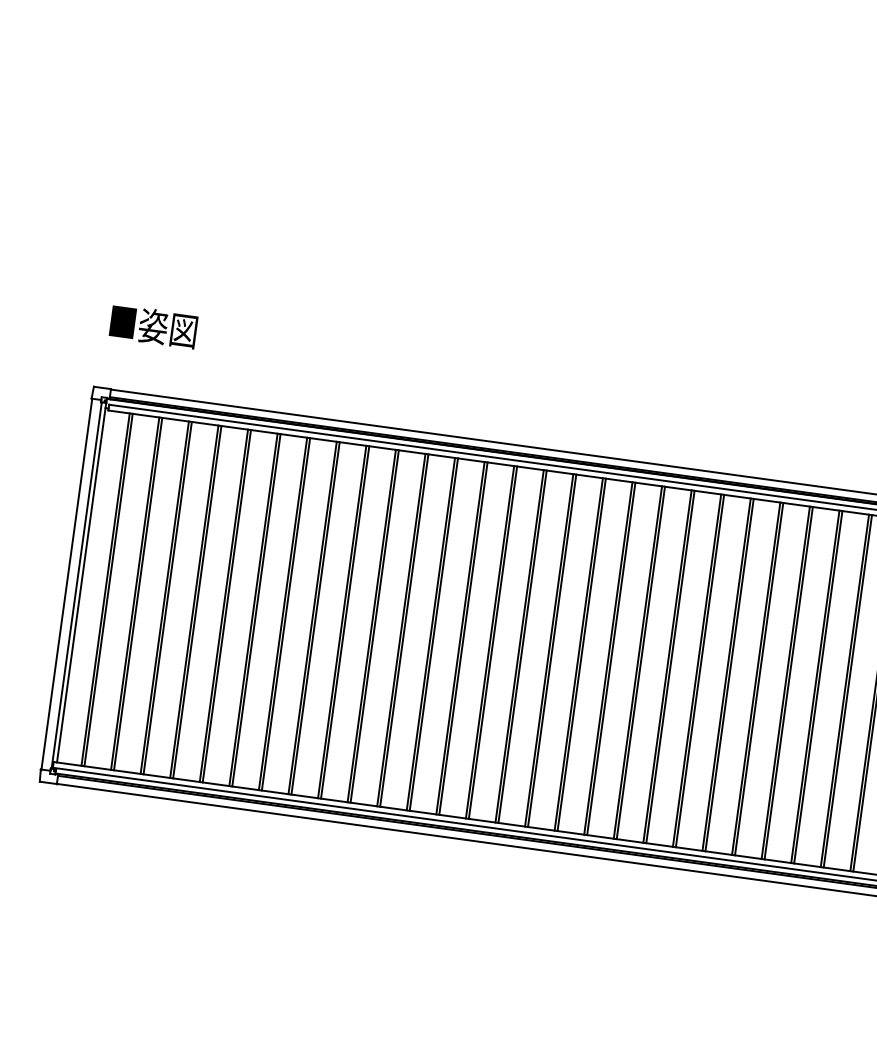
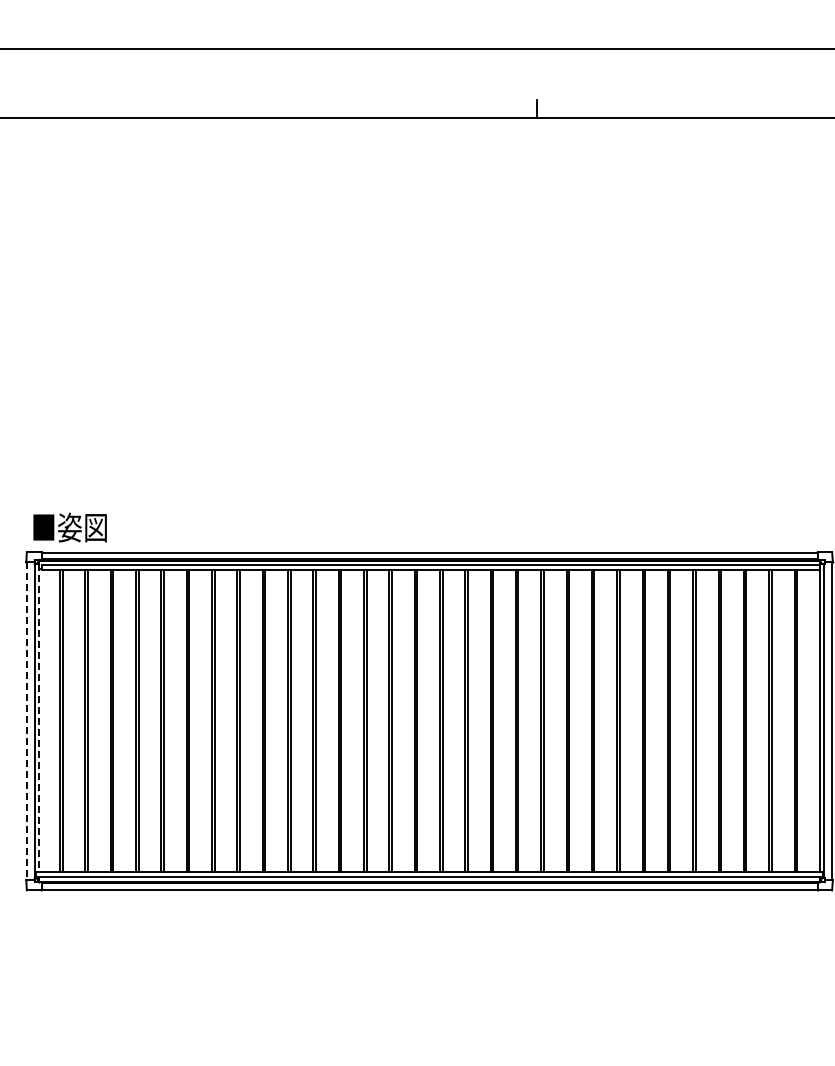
text: (152, 326) -> (69, 527), moved
line: (82, 583) -> (39, 718), solid -> dashed
line: (66, 584) -> (26, 721), solid -> dashed

